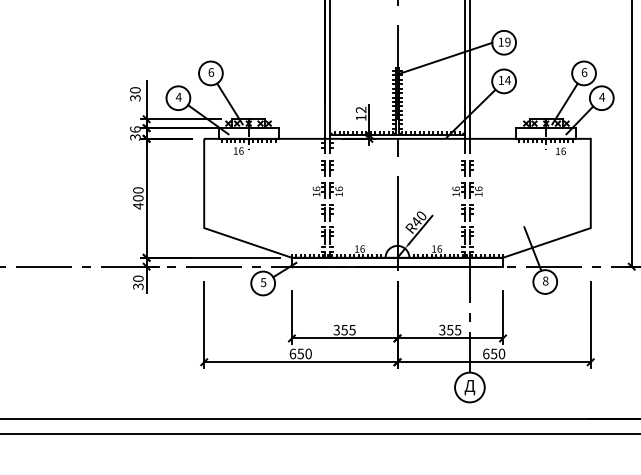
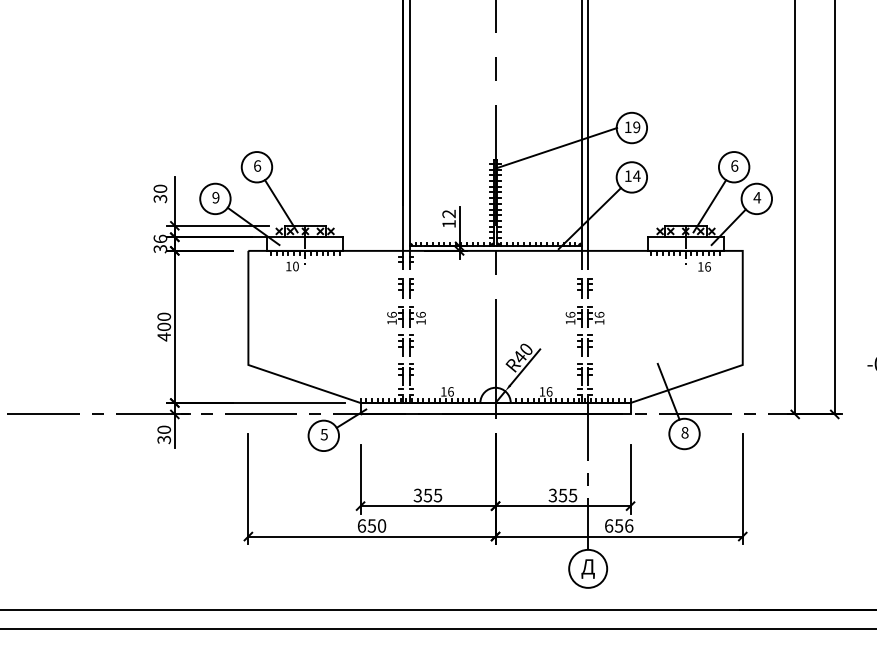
text: (178, 97) -> (215, 197), 4 -> 9
text: (241, 151) -> (295, 266), 16 -> 10
text: (502, 353) -> (629, 525), 650 -> 656

